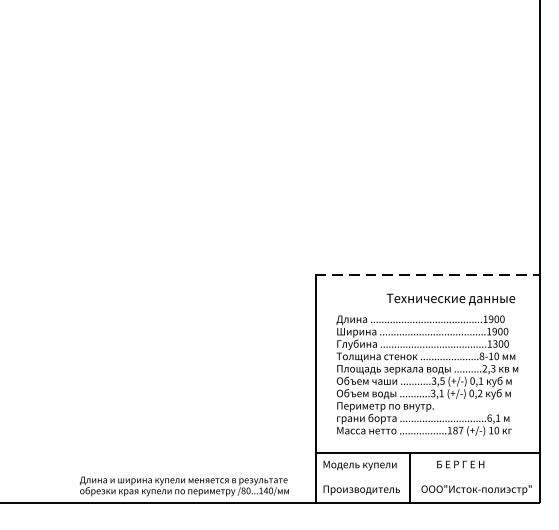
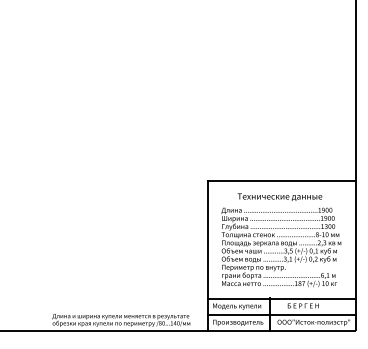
line: (429, 275) -> (282, 181), dashed -> solid
text: (450, 298) -> (279, 196), moved
line: (427, 477) -> (281, 314), added

